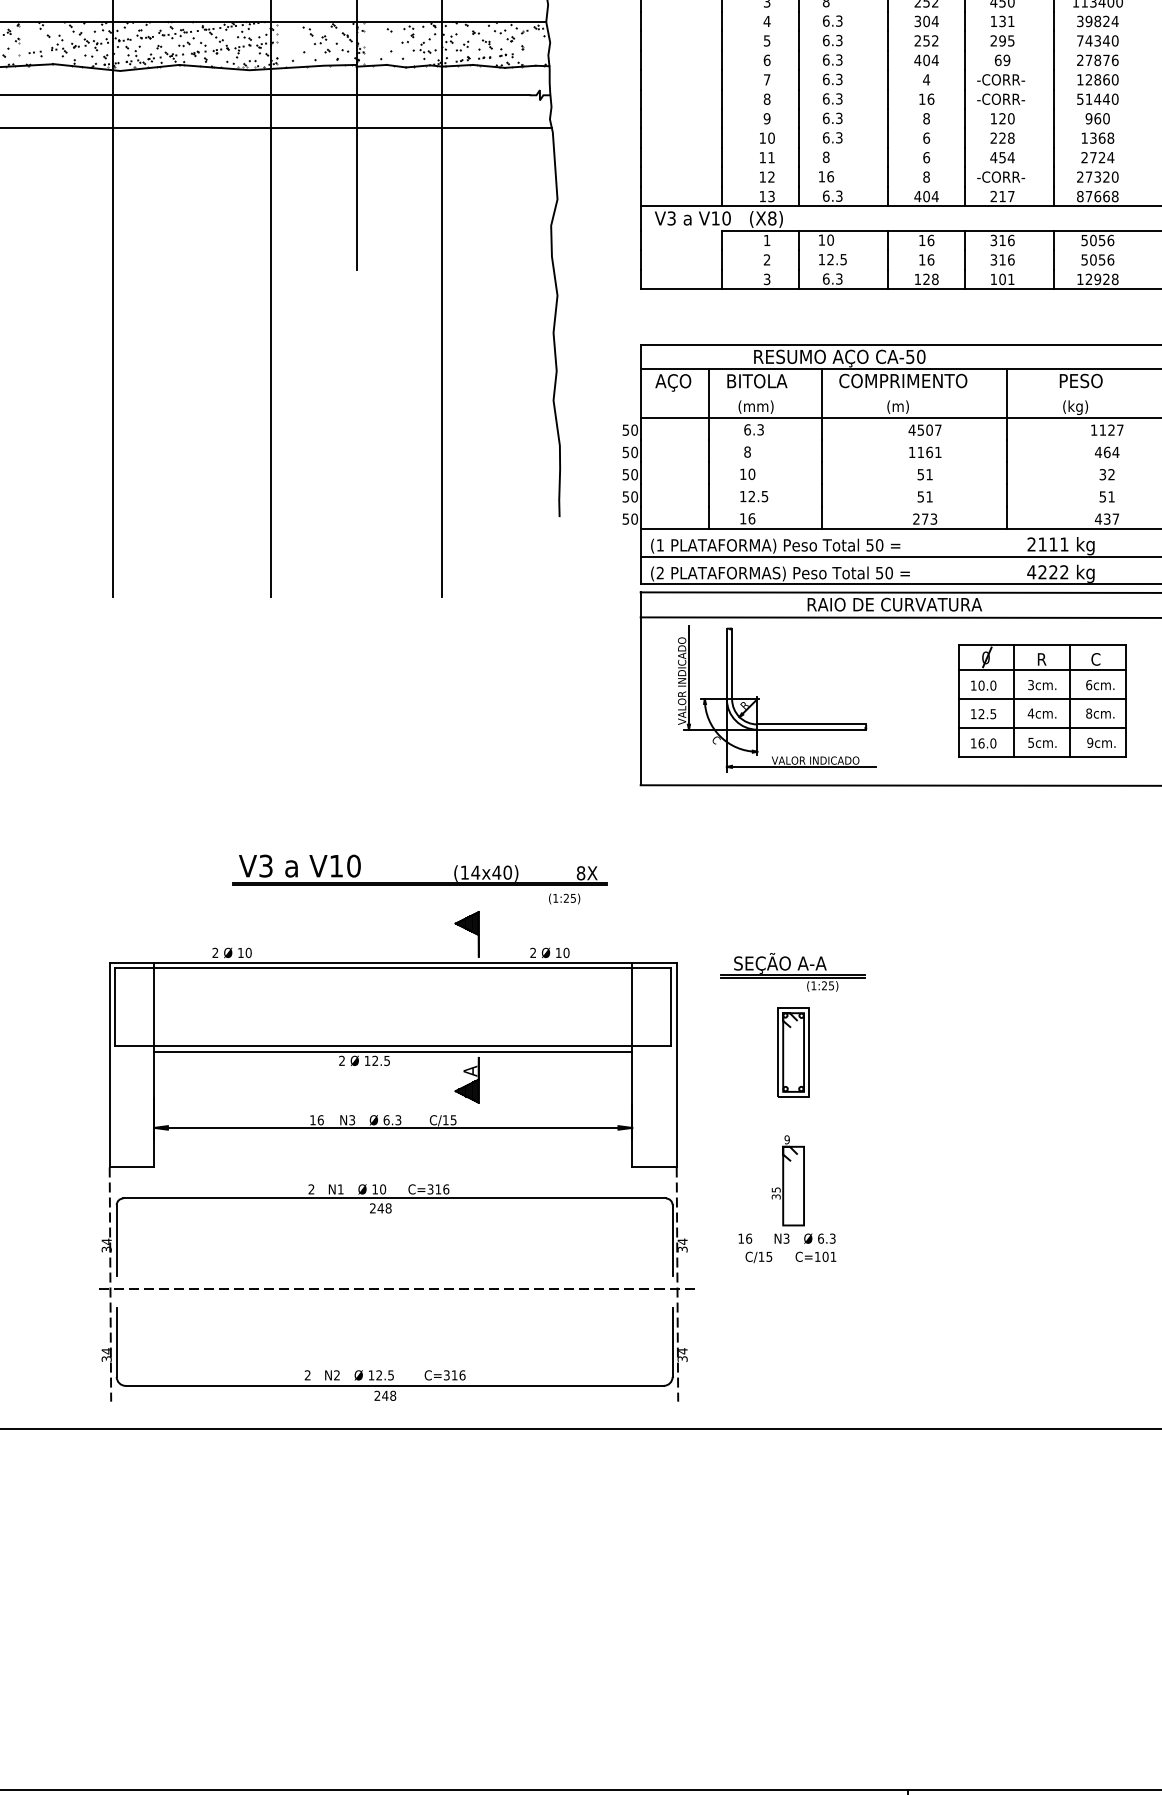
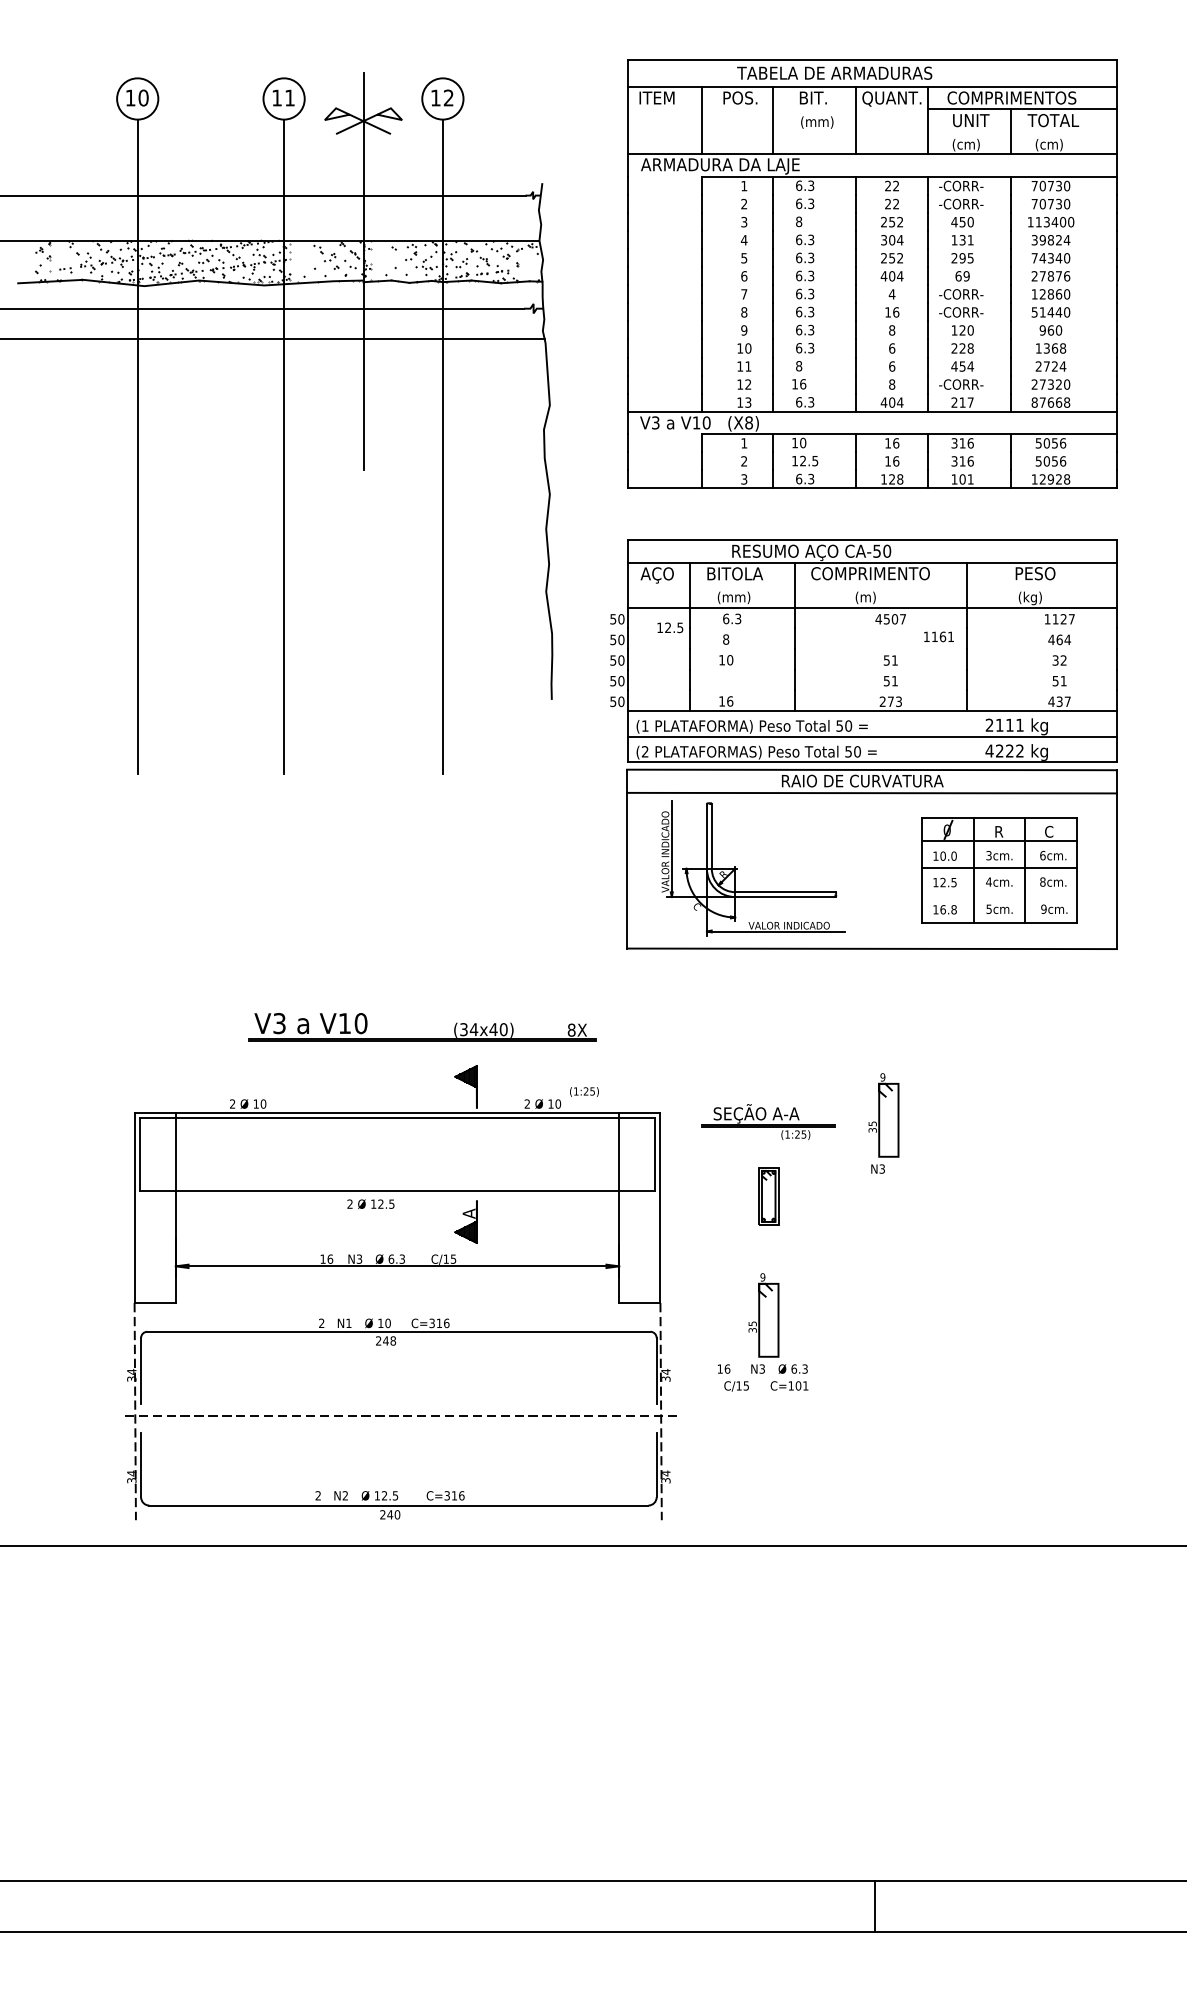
text: (924, 452) -> (938, 636), moved
text: (754, 496) -> (670, 627), moved
line: (1042, 728) -> (999, 895), removed
text: (992, 743) -> (953, 909), 16.0 -> 16.8
text: (464, 872) -> (463, 1029), (14x40) -> (34x40)
text: (564, 898) -> (584, 1091), moved
part: (917, 973) -> (883, 1123), added
line: (393, 1051) -> (397, 1195), removed
part: (793, 1052) -> (768, 1196), size x0.7
text: (393, 1395) -> (397, 1514), 248 -> 240

